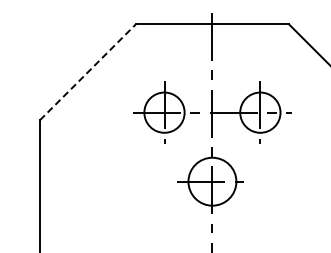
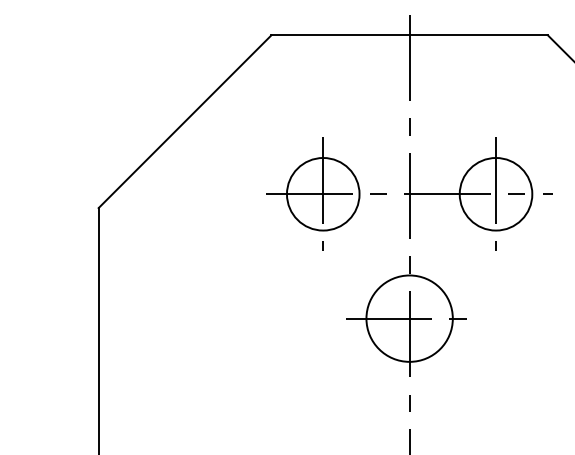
line: (87, 72) -> (184, 121), dashed -> solid

